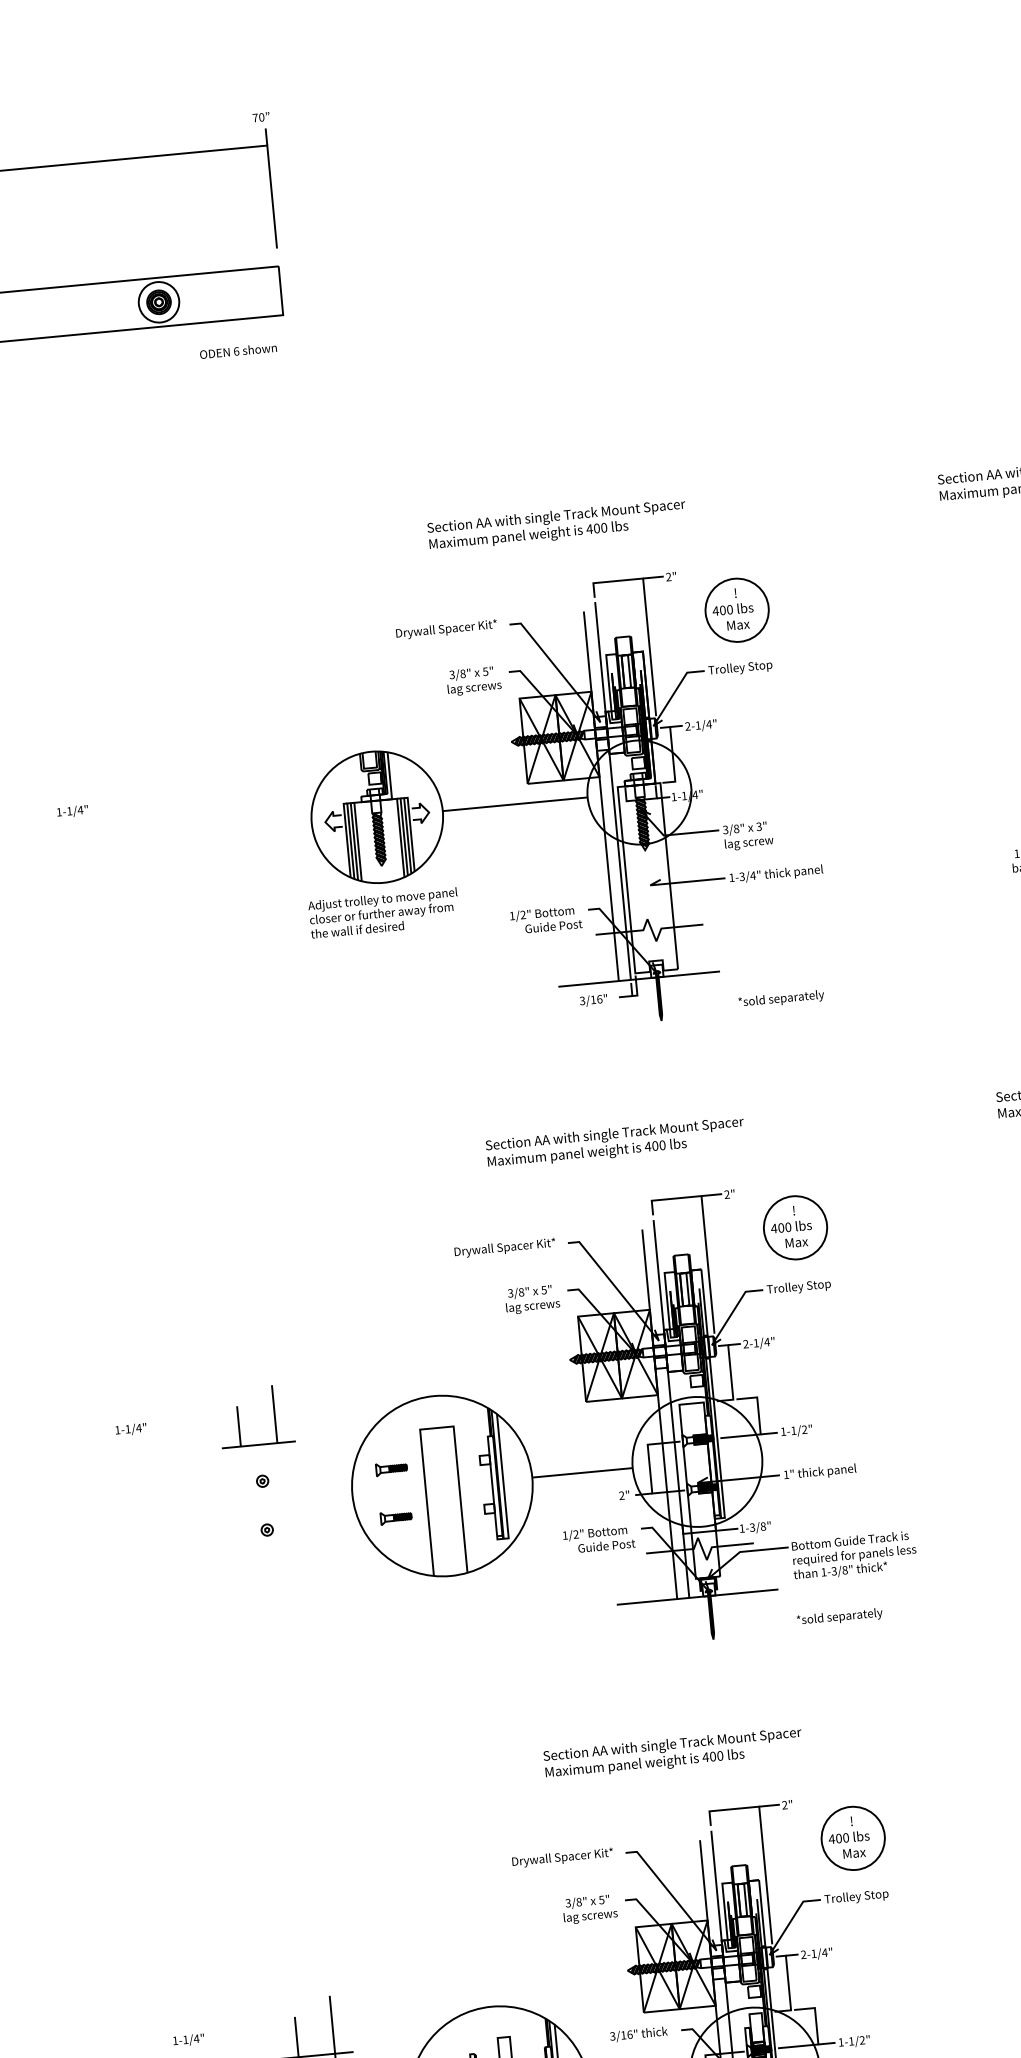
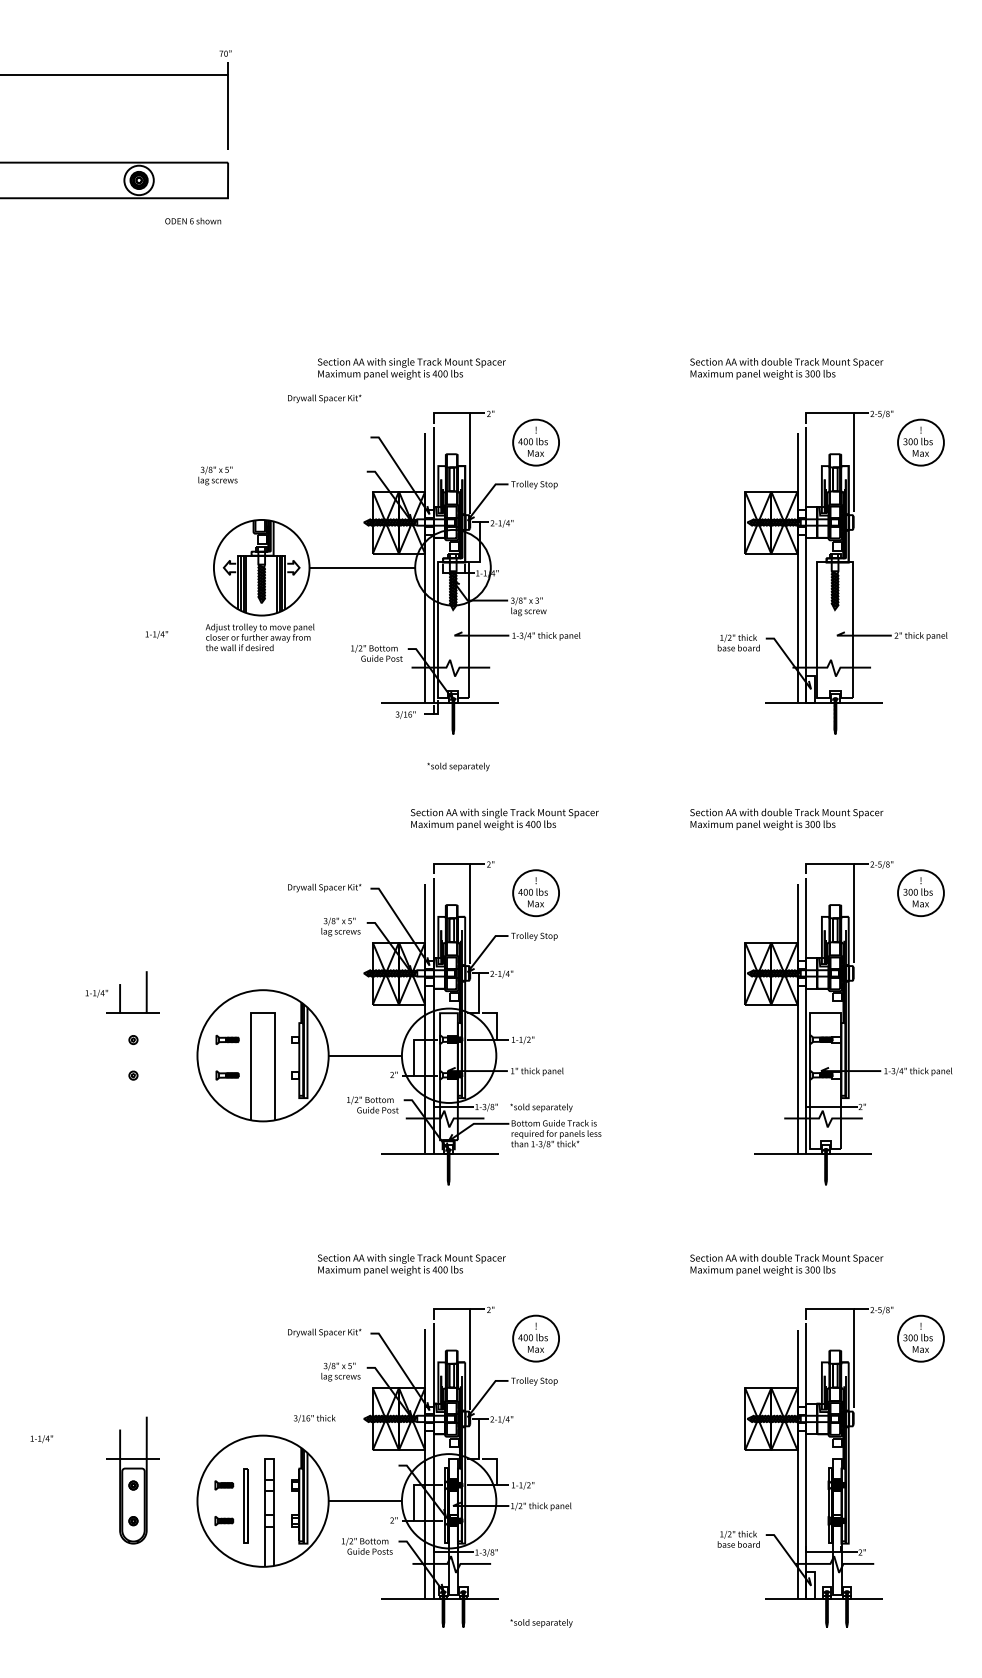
text: (446, 629) -> (324, 398), moved
text: (473, 680) -> (217, 475), moved
text: (72, 811) -> (156, 634), moved
text: (781, 998) -> (458, 766), moved
text: (615, 1142) -> (504, 819), moved
text: (130, 1429) -> (96, 993), moved
text: (839, 1616) -> (541, 1107), moved
text: (638, 2034) -> (314, 1418), moved

